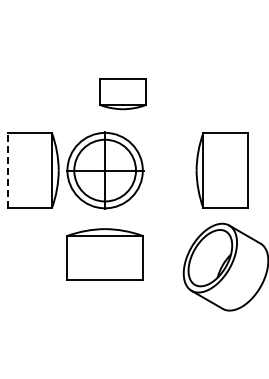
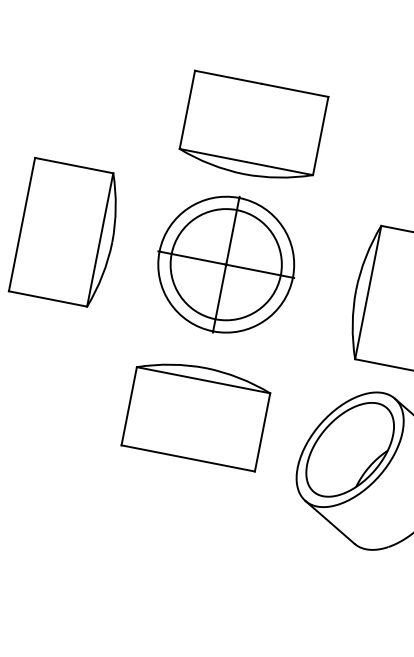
part: (122, 93) -> (251, 128), size x1.67
line: (7, 170) -> (21, 224), dashed -> solid
part: (105, 170) -> (226, 264), moved
part: (104, 254) -> (195, 412), moved

